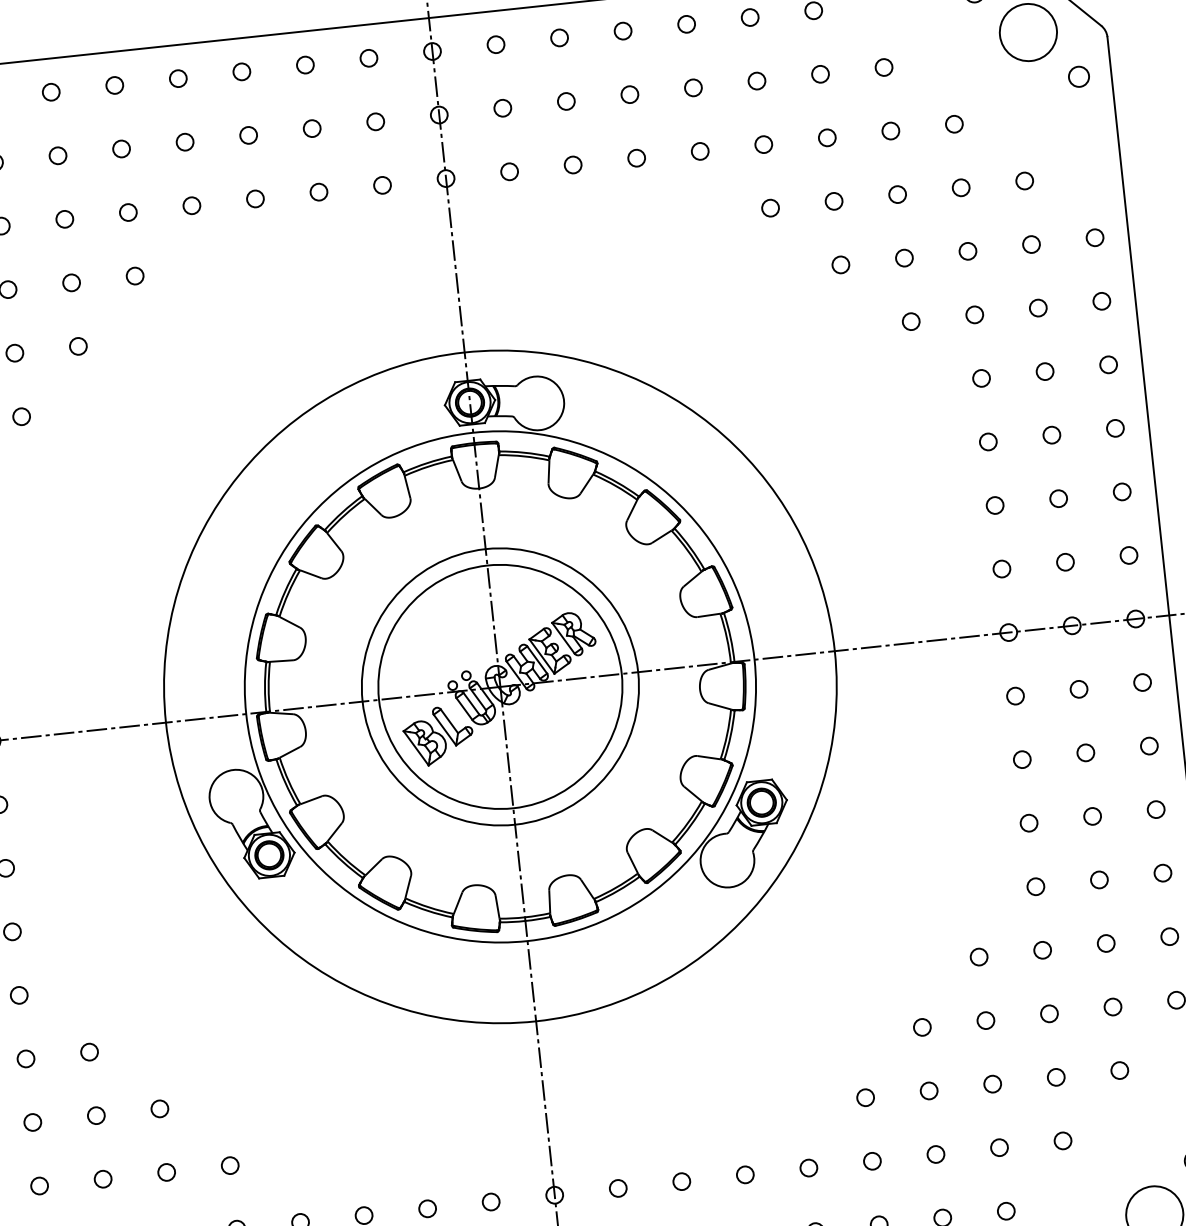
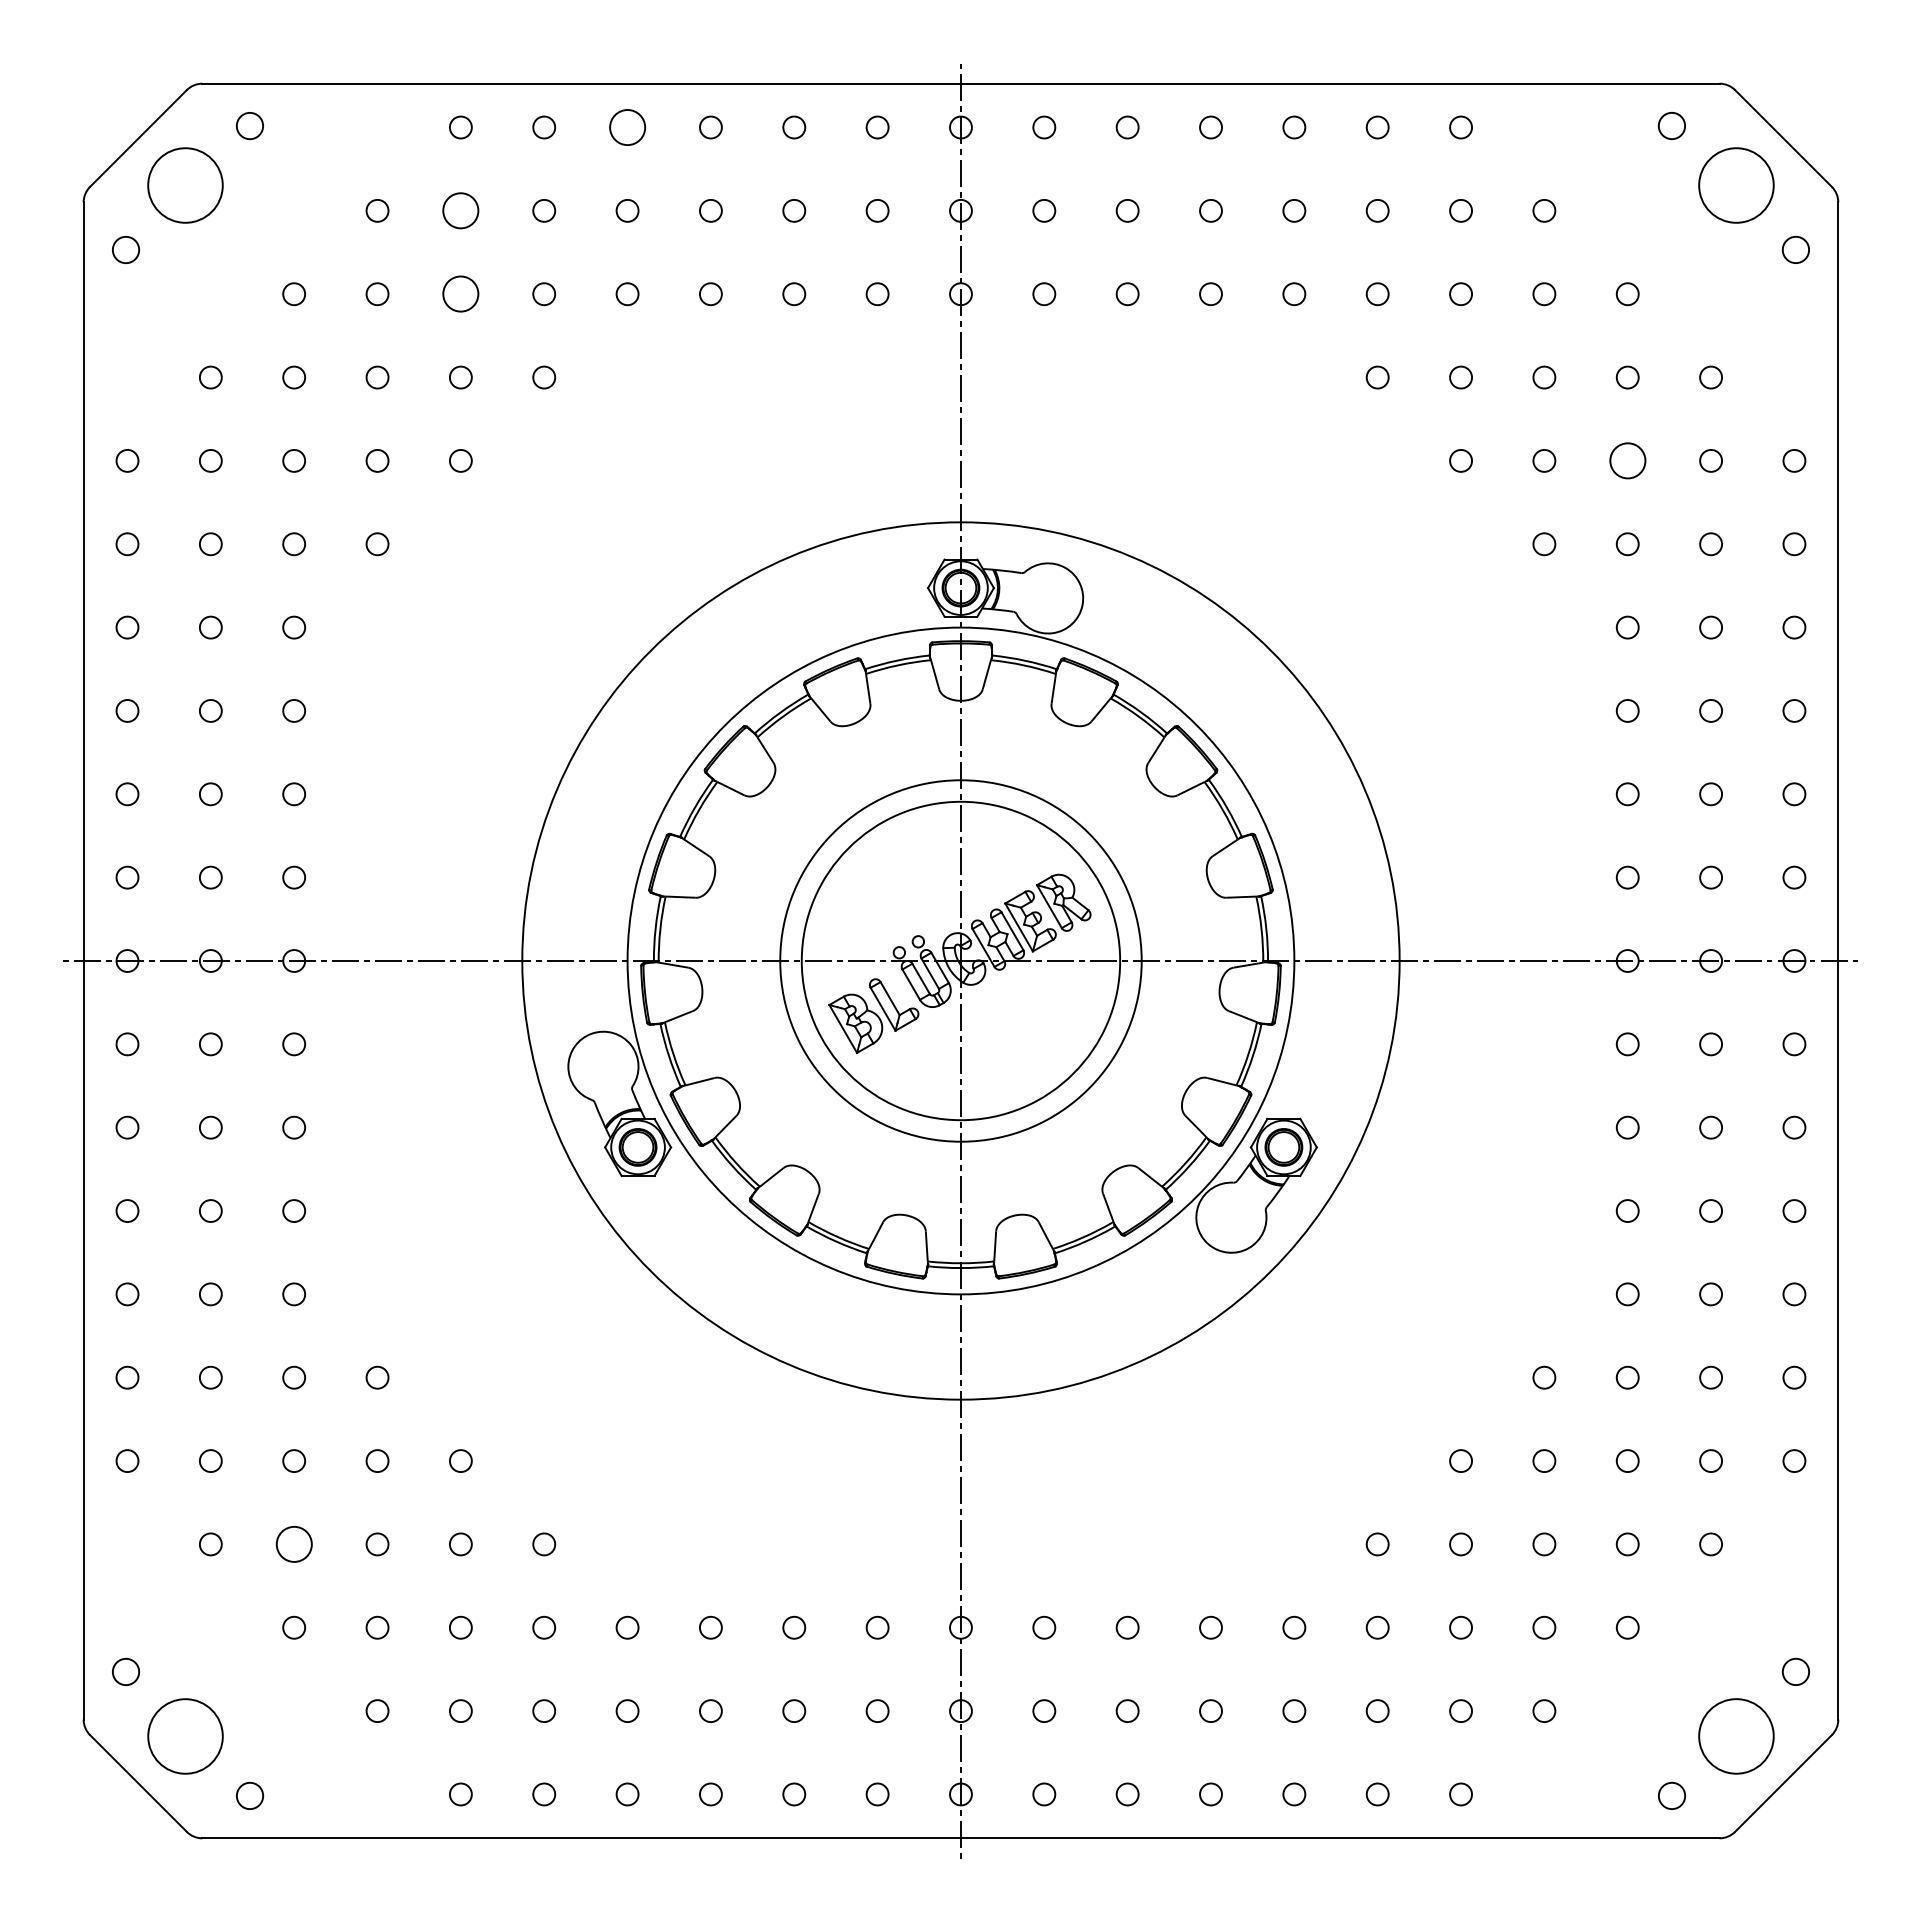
circle: (178, 78) -> (627, 127), size x1.6
circle: (57, 155) -> (460, 210), size x1.6
circle: (64, 219) -> (460, 294), size x1.6
circle: (967, 251) -> (1627, 460), size x1.6
circle: (39, 1186) -> (293, 1544), size x1.6

